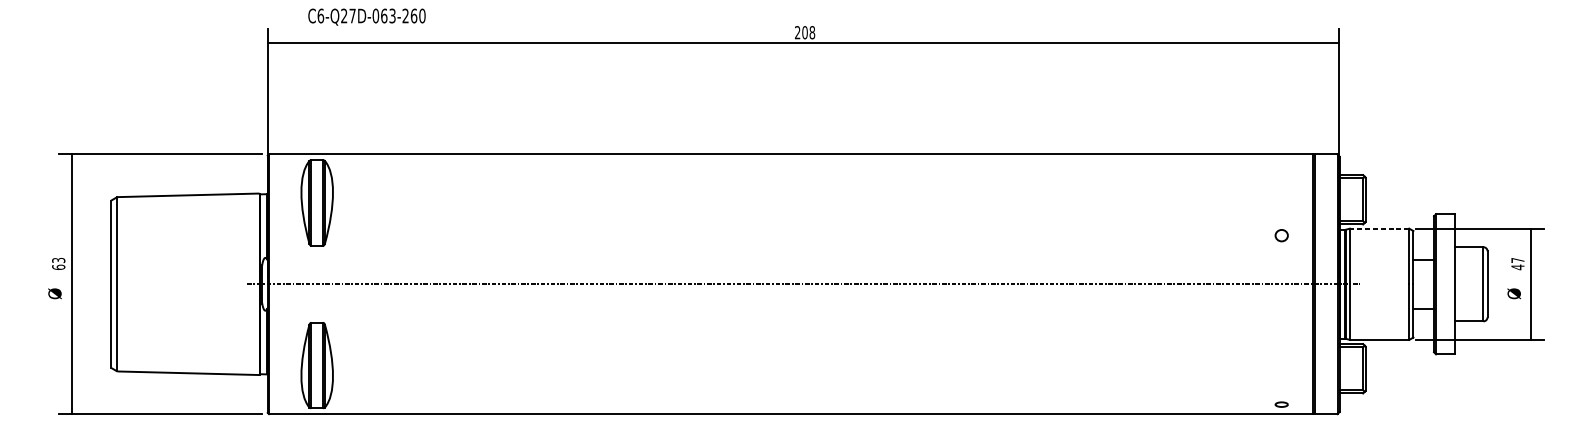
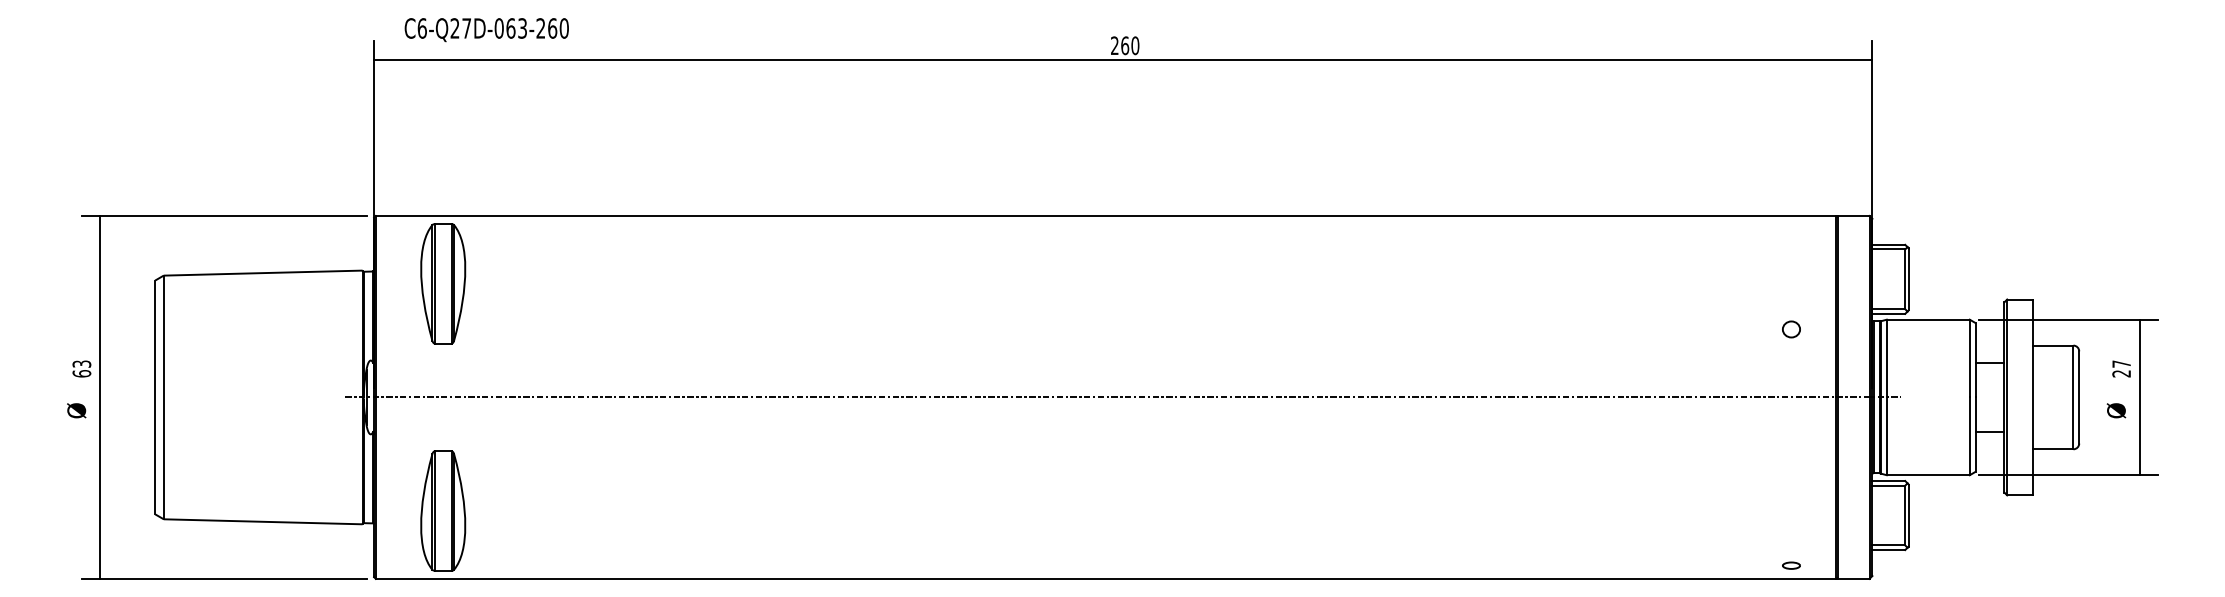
text: (366, 17) -> (486, 30), moved
text: (808, 32) -> (1130, 45), 208 -> 260
line: (1379, 228) -> (1927, 319), dashed -> solid
text: (1517, 267) -> (2121, 373), 47 -> 27

